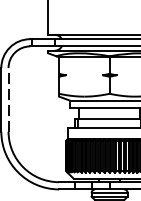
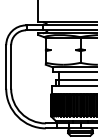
line: (8, 99) -> (11, 66), dashed -> solid

